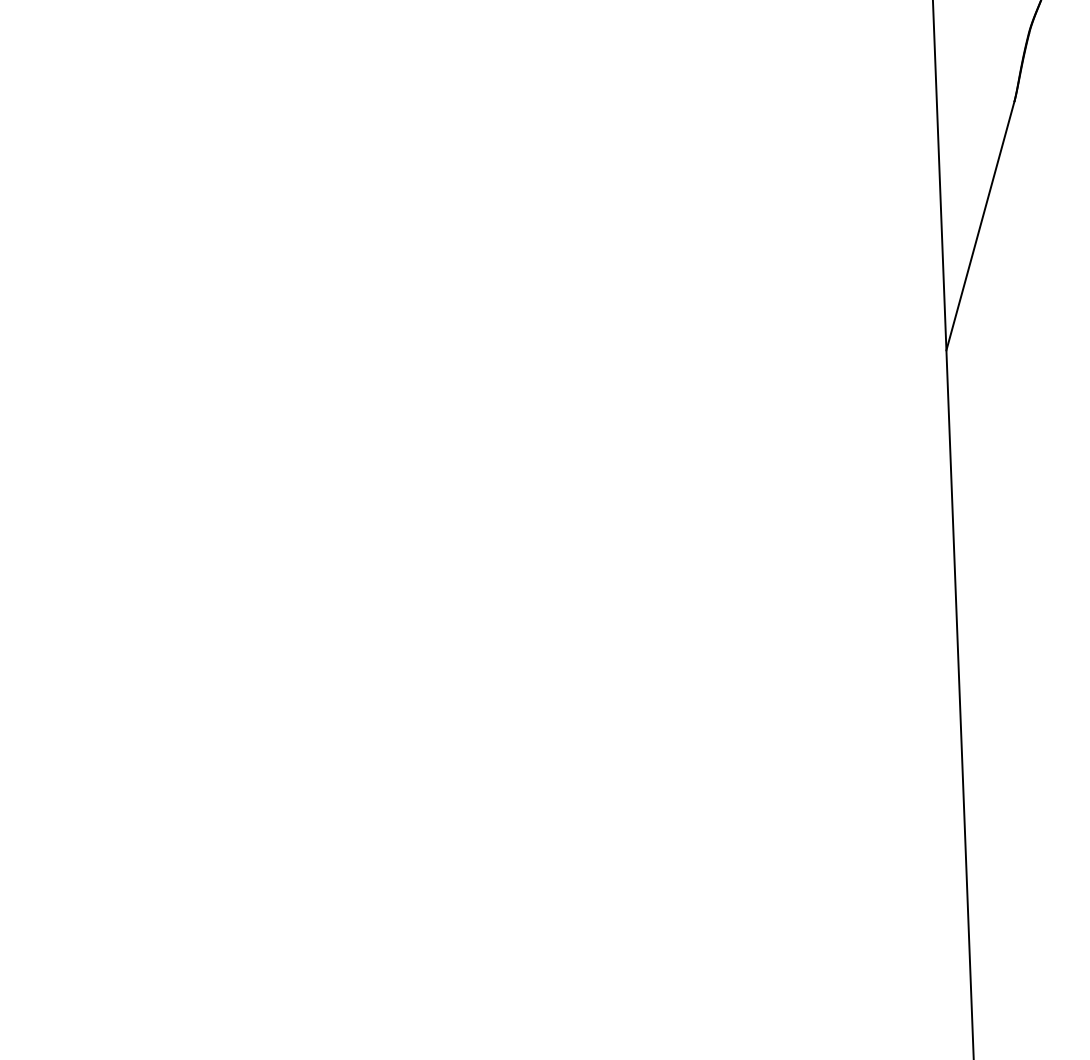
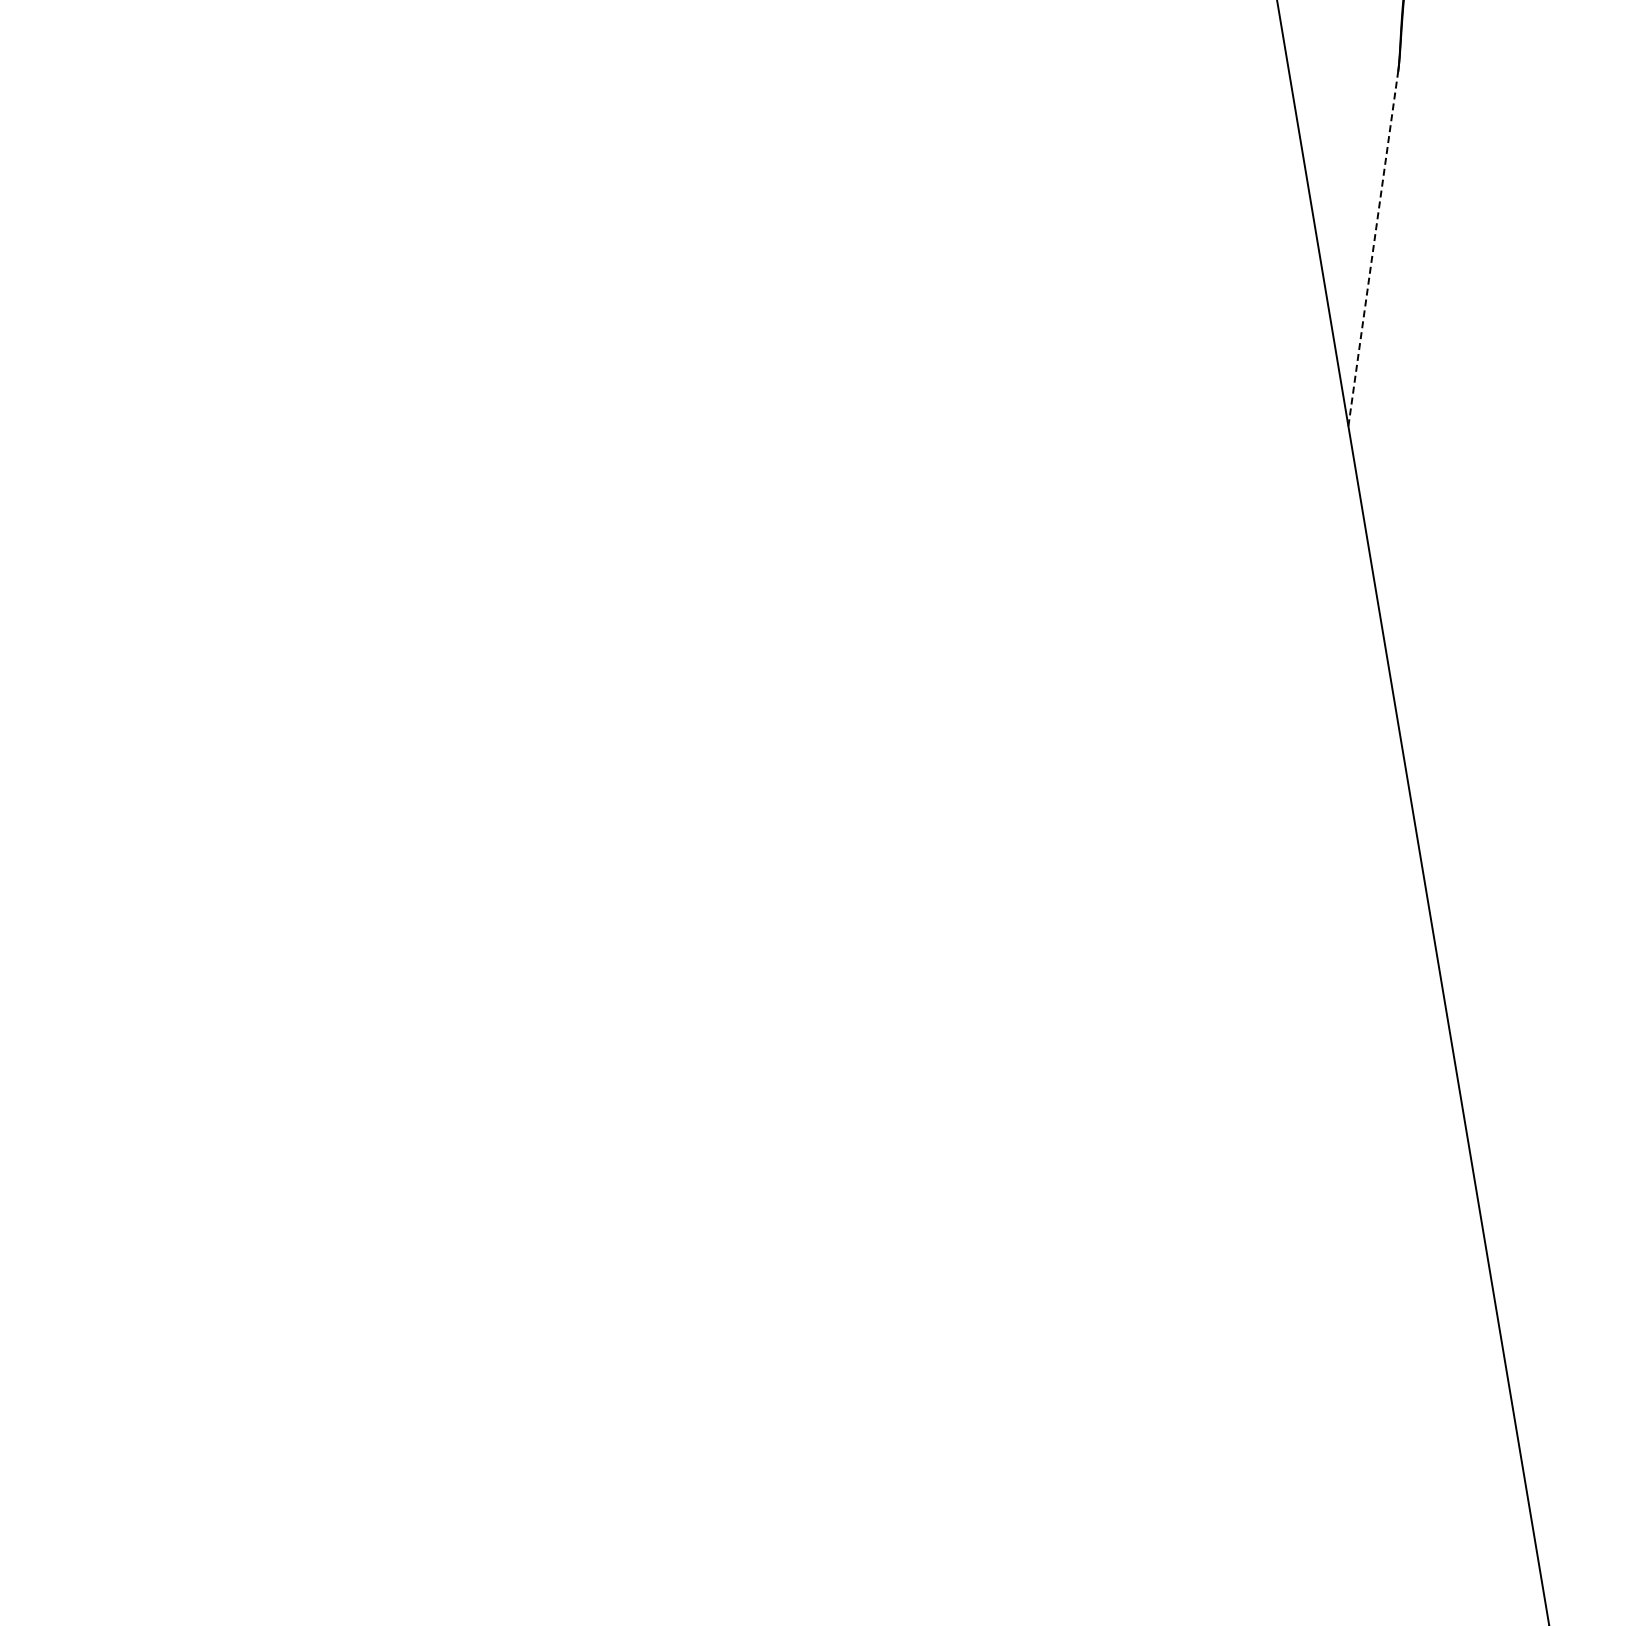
line: (980, 226) -> (1373, 249), solid -> dashed

